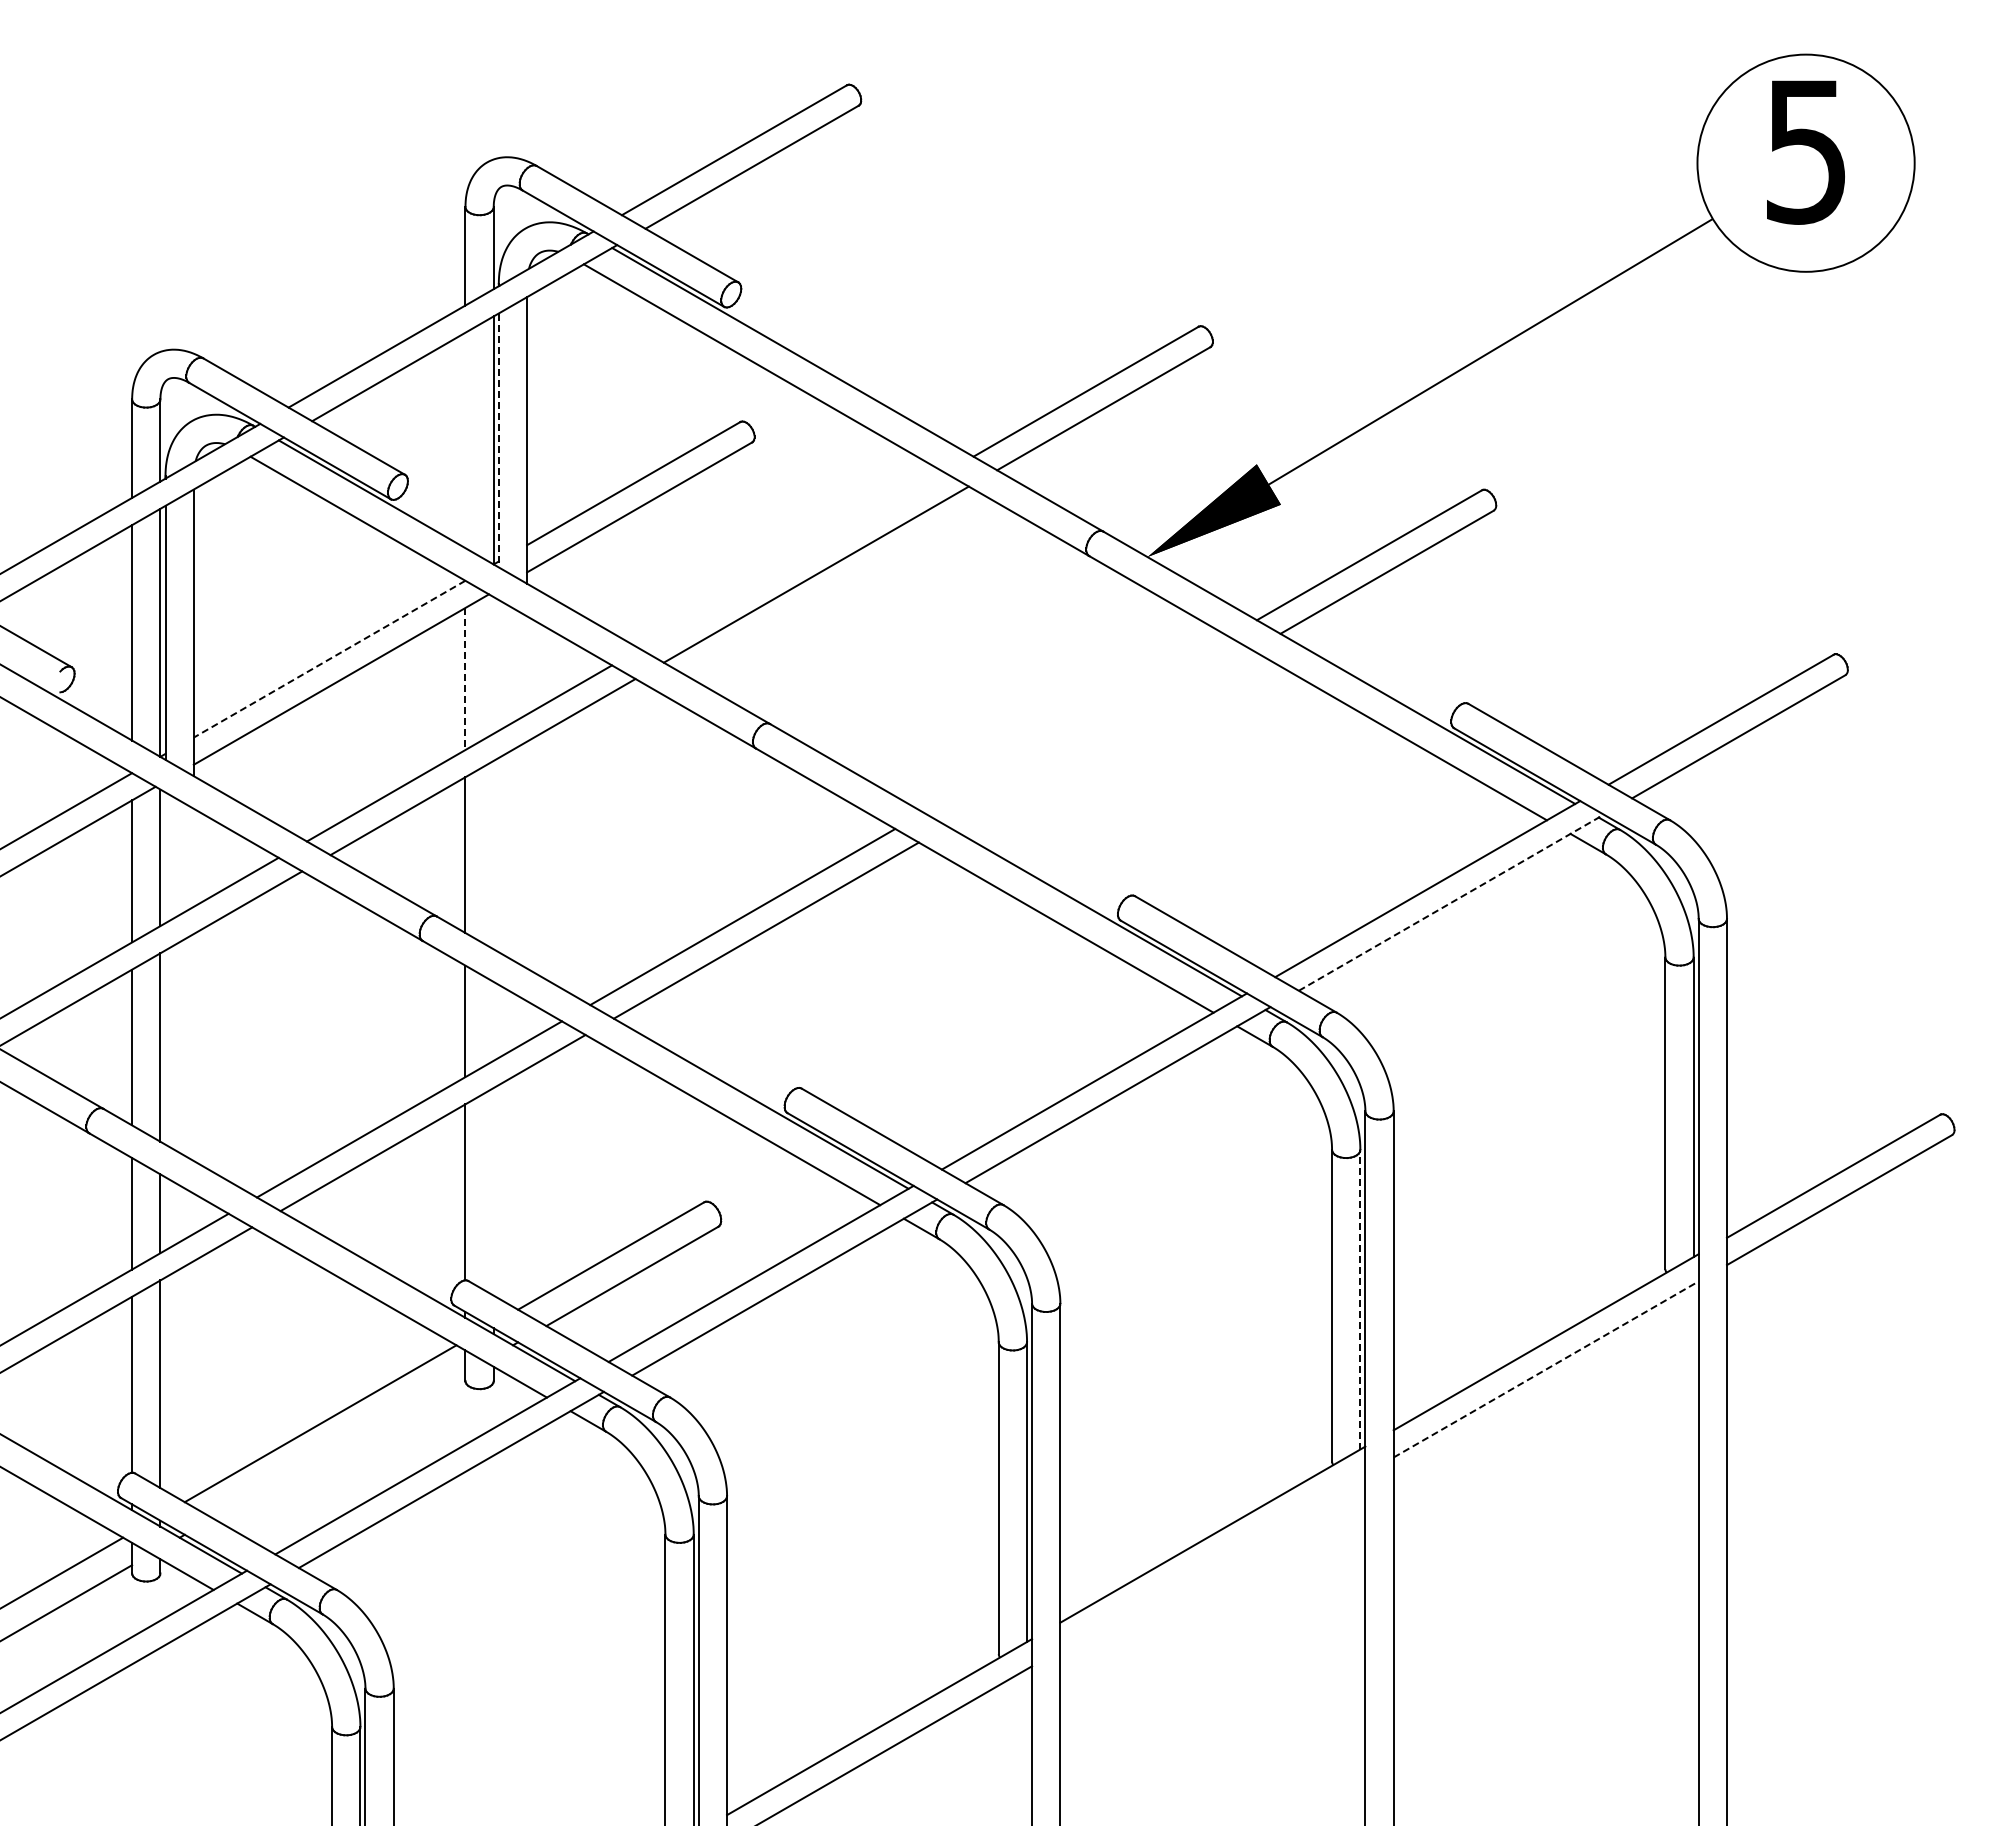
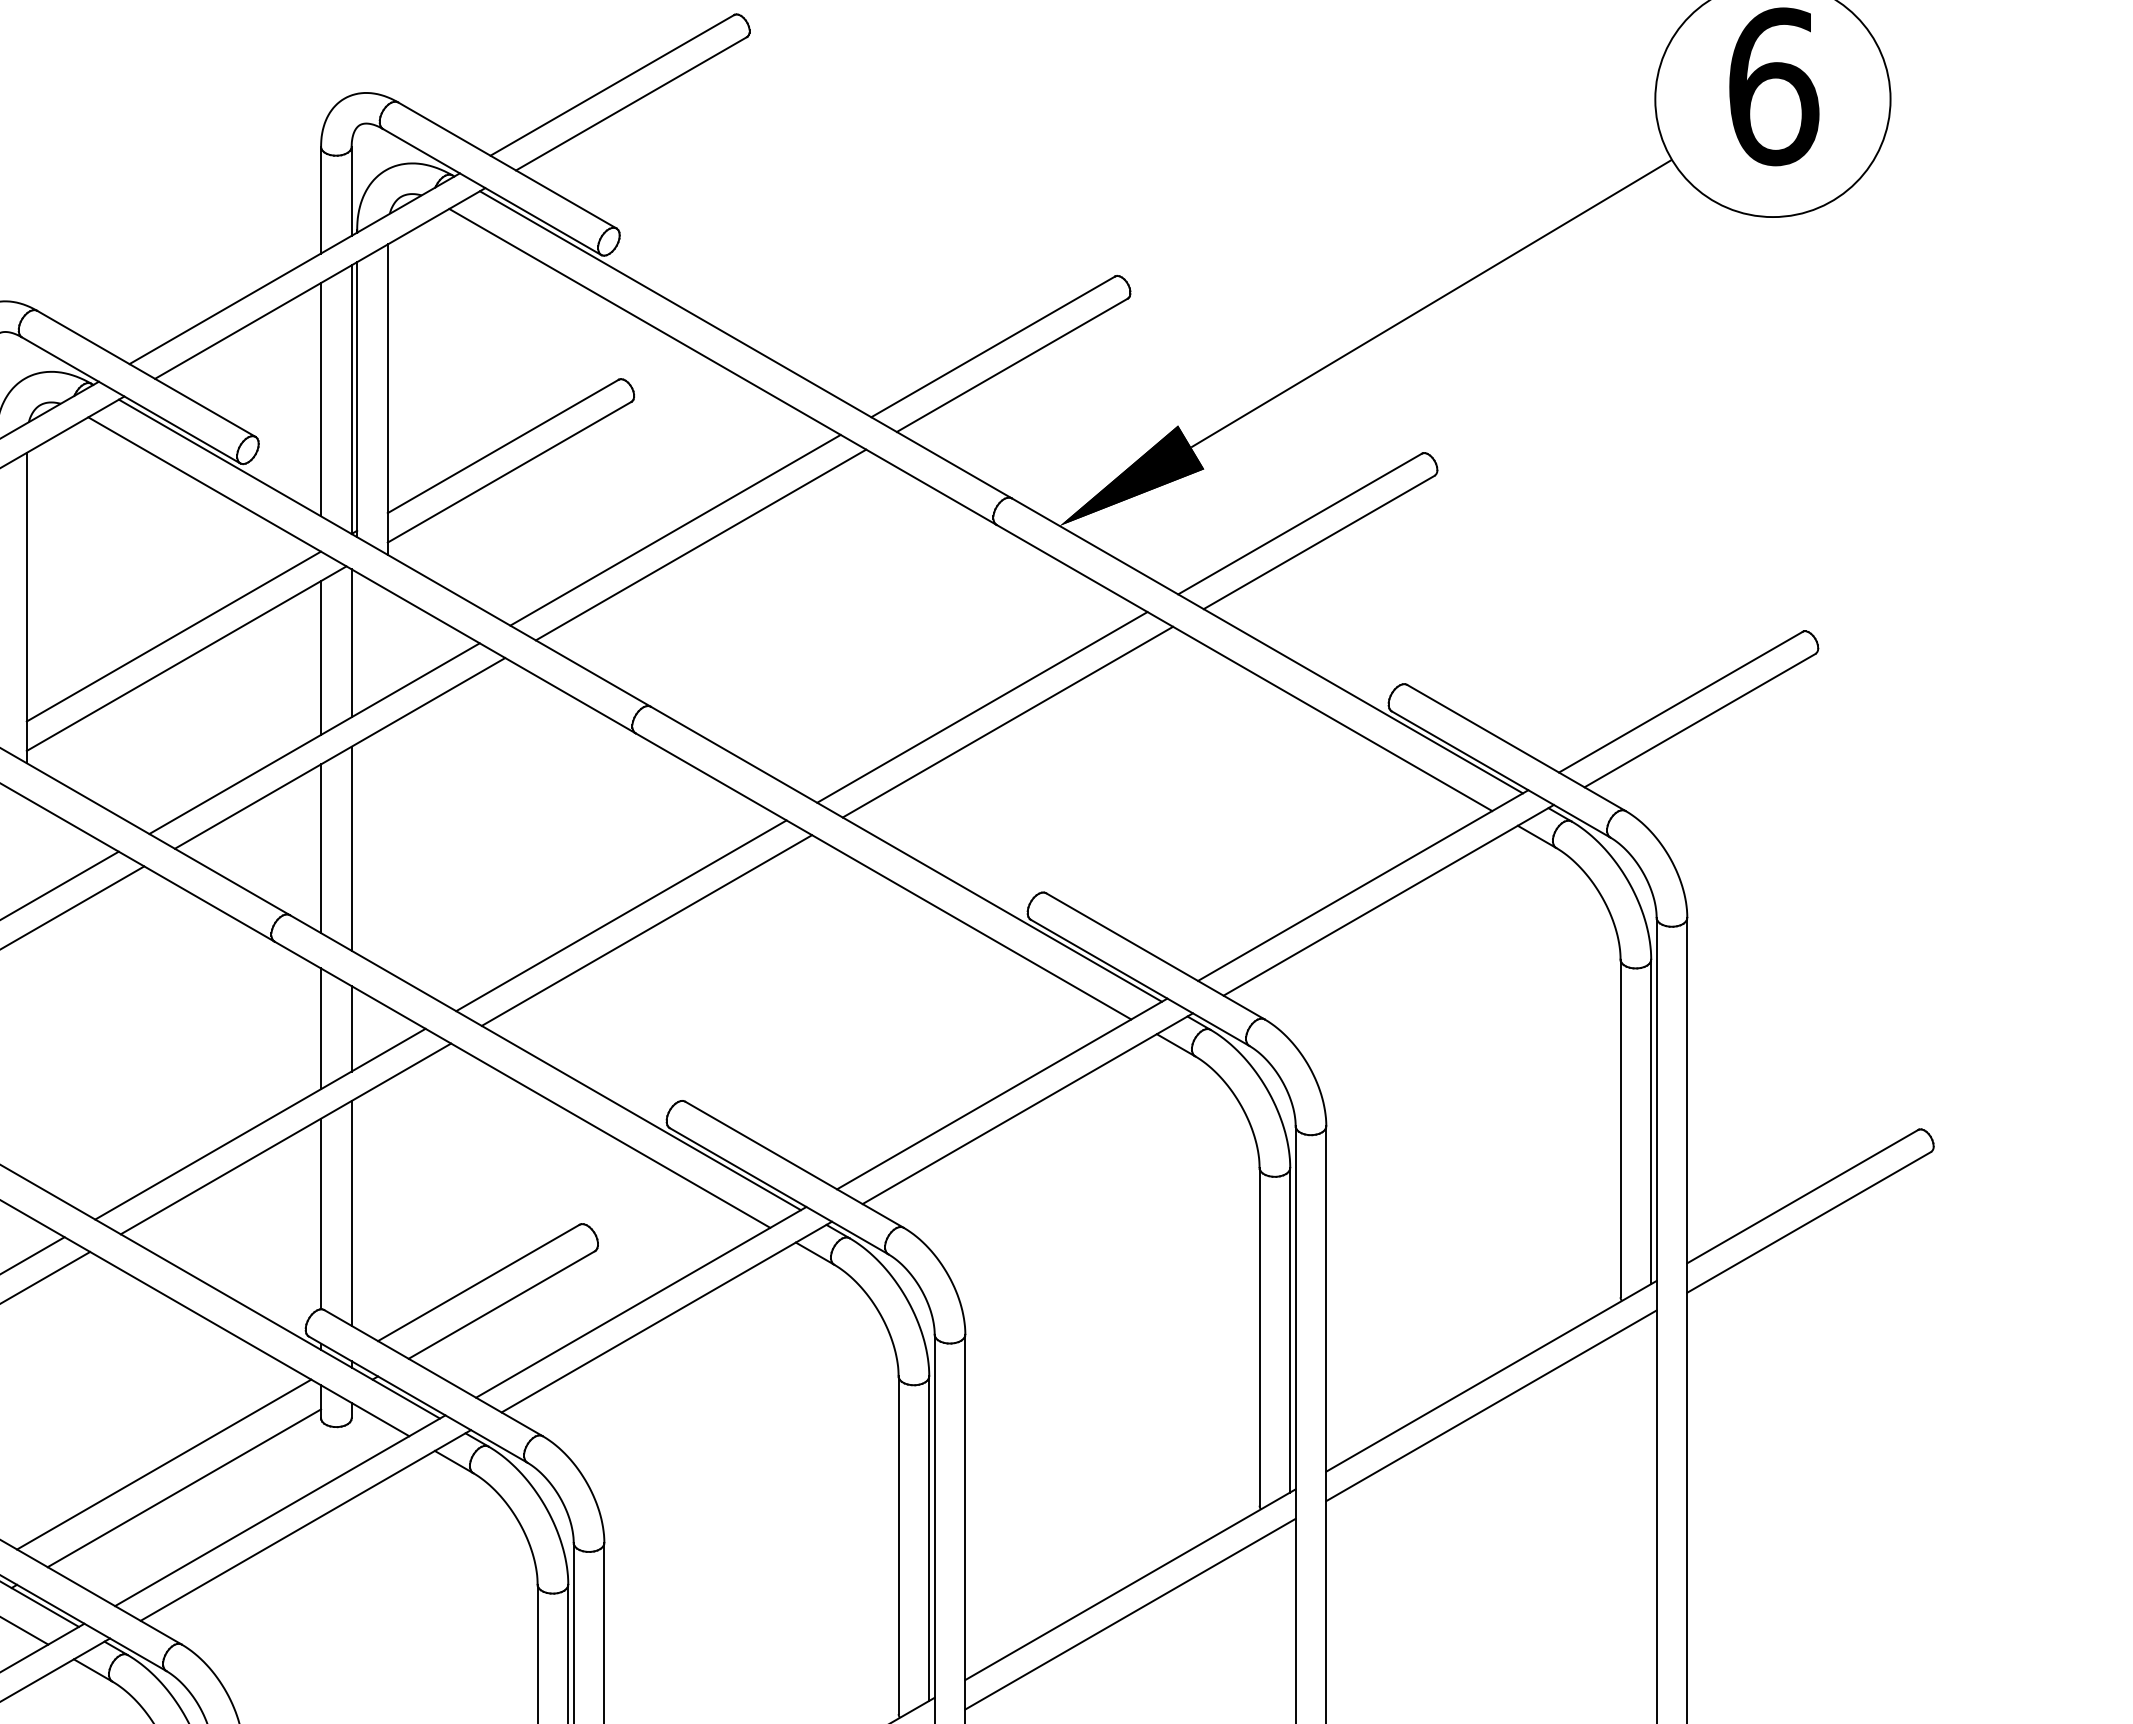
text: (1807, 151) -> (1774, 86), 5 -> 6
line: (465, 440) -> (321, 399), added
line: (498, 440) -> (356, 399), dashed -> solid
line: (792, 561) -> (675, 530), added
line: (329, 659) -> (173, 636), dashed -> solid
line: (493, 665) -> (351, 643), added
line: (465, 679) -> (321, 658), dashed -> solid
line: (1075, 724) -> (981, 707), added
line: (1099, 738) -> (1007, 722), added
line: (493, 854) -> (351, 848), added
line: (1451, 902) -> (1388, 900), dashed -> solid
line: (493, 1020) -> (351, 1027), added
line: (493, 1191) -> (351, 1213), added
line: (1360, 1299) -> (1290, 1330), dashed -> solid
line: (1546, 1369) -> (1491, 1405), dashed -> solid
line: (339, 1445) -> (184, 1488), added
line: (1212, 1561) -> (1130, 1613), added

